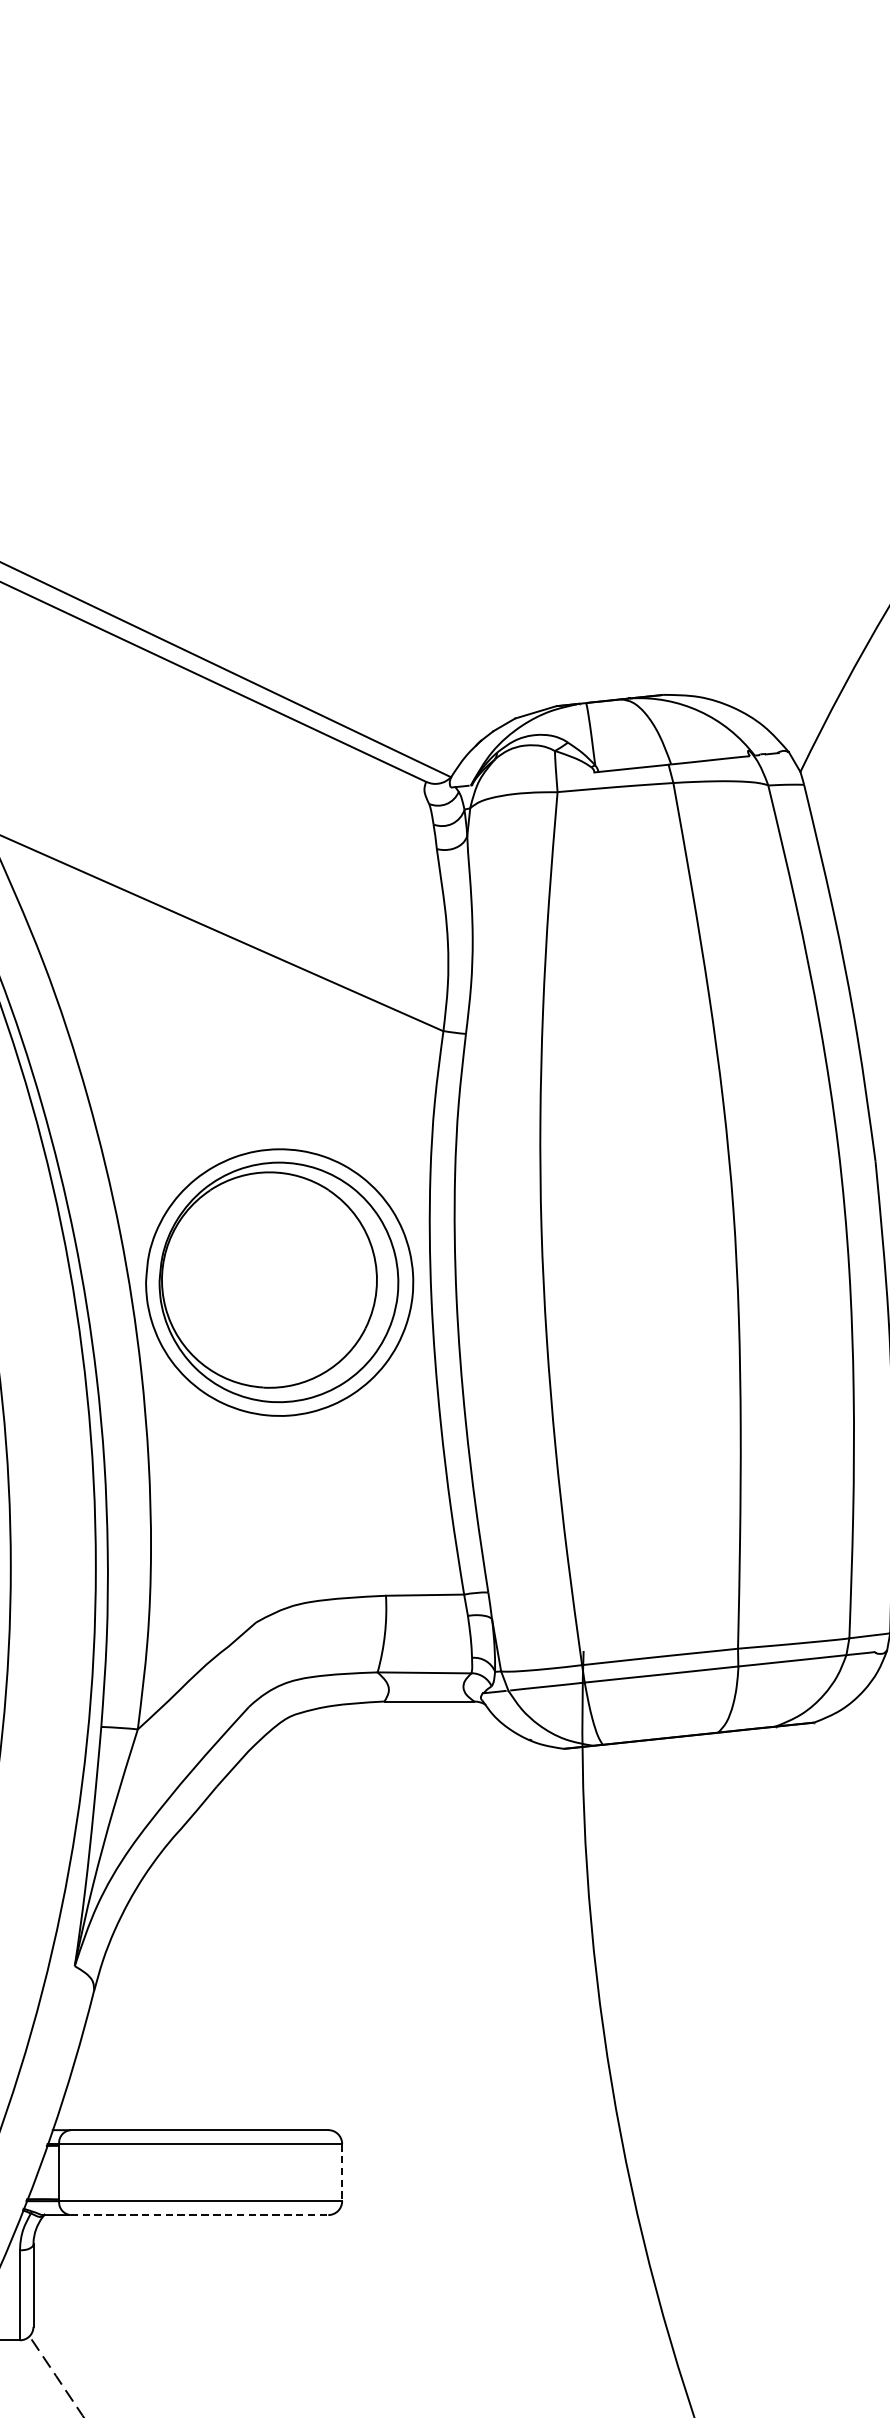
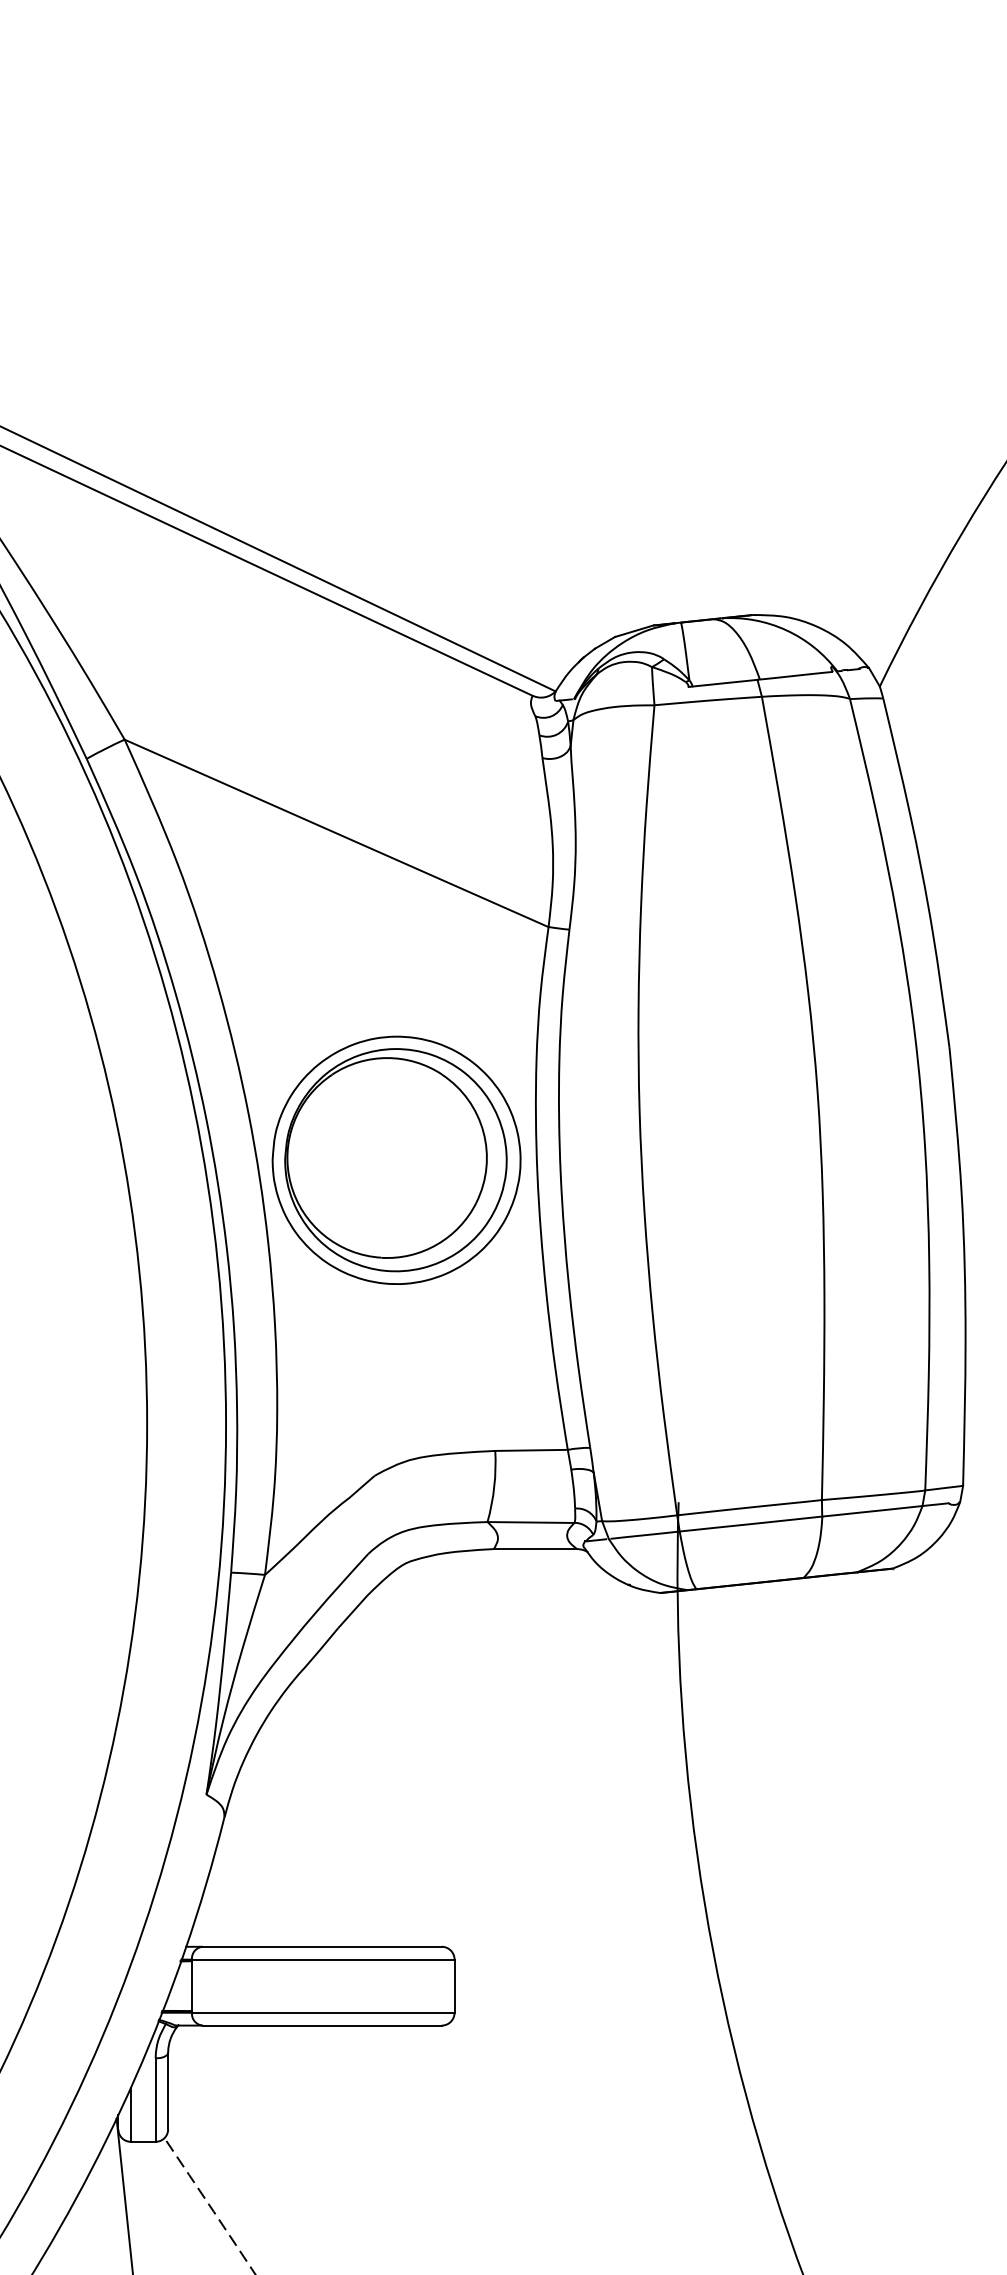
line: (342, 2172) -> (454, 1986), dashed -> solid
line: (199, 2214) -> (322, 2025), dashed -> solid

